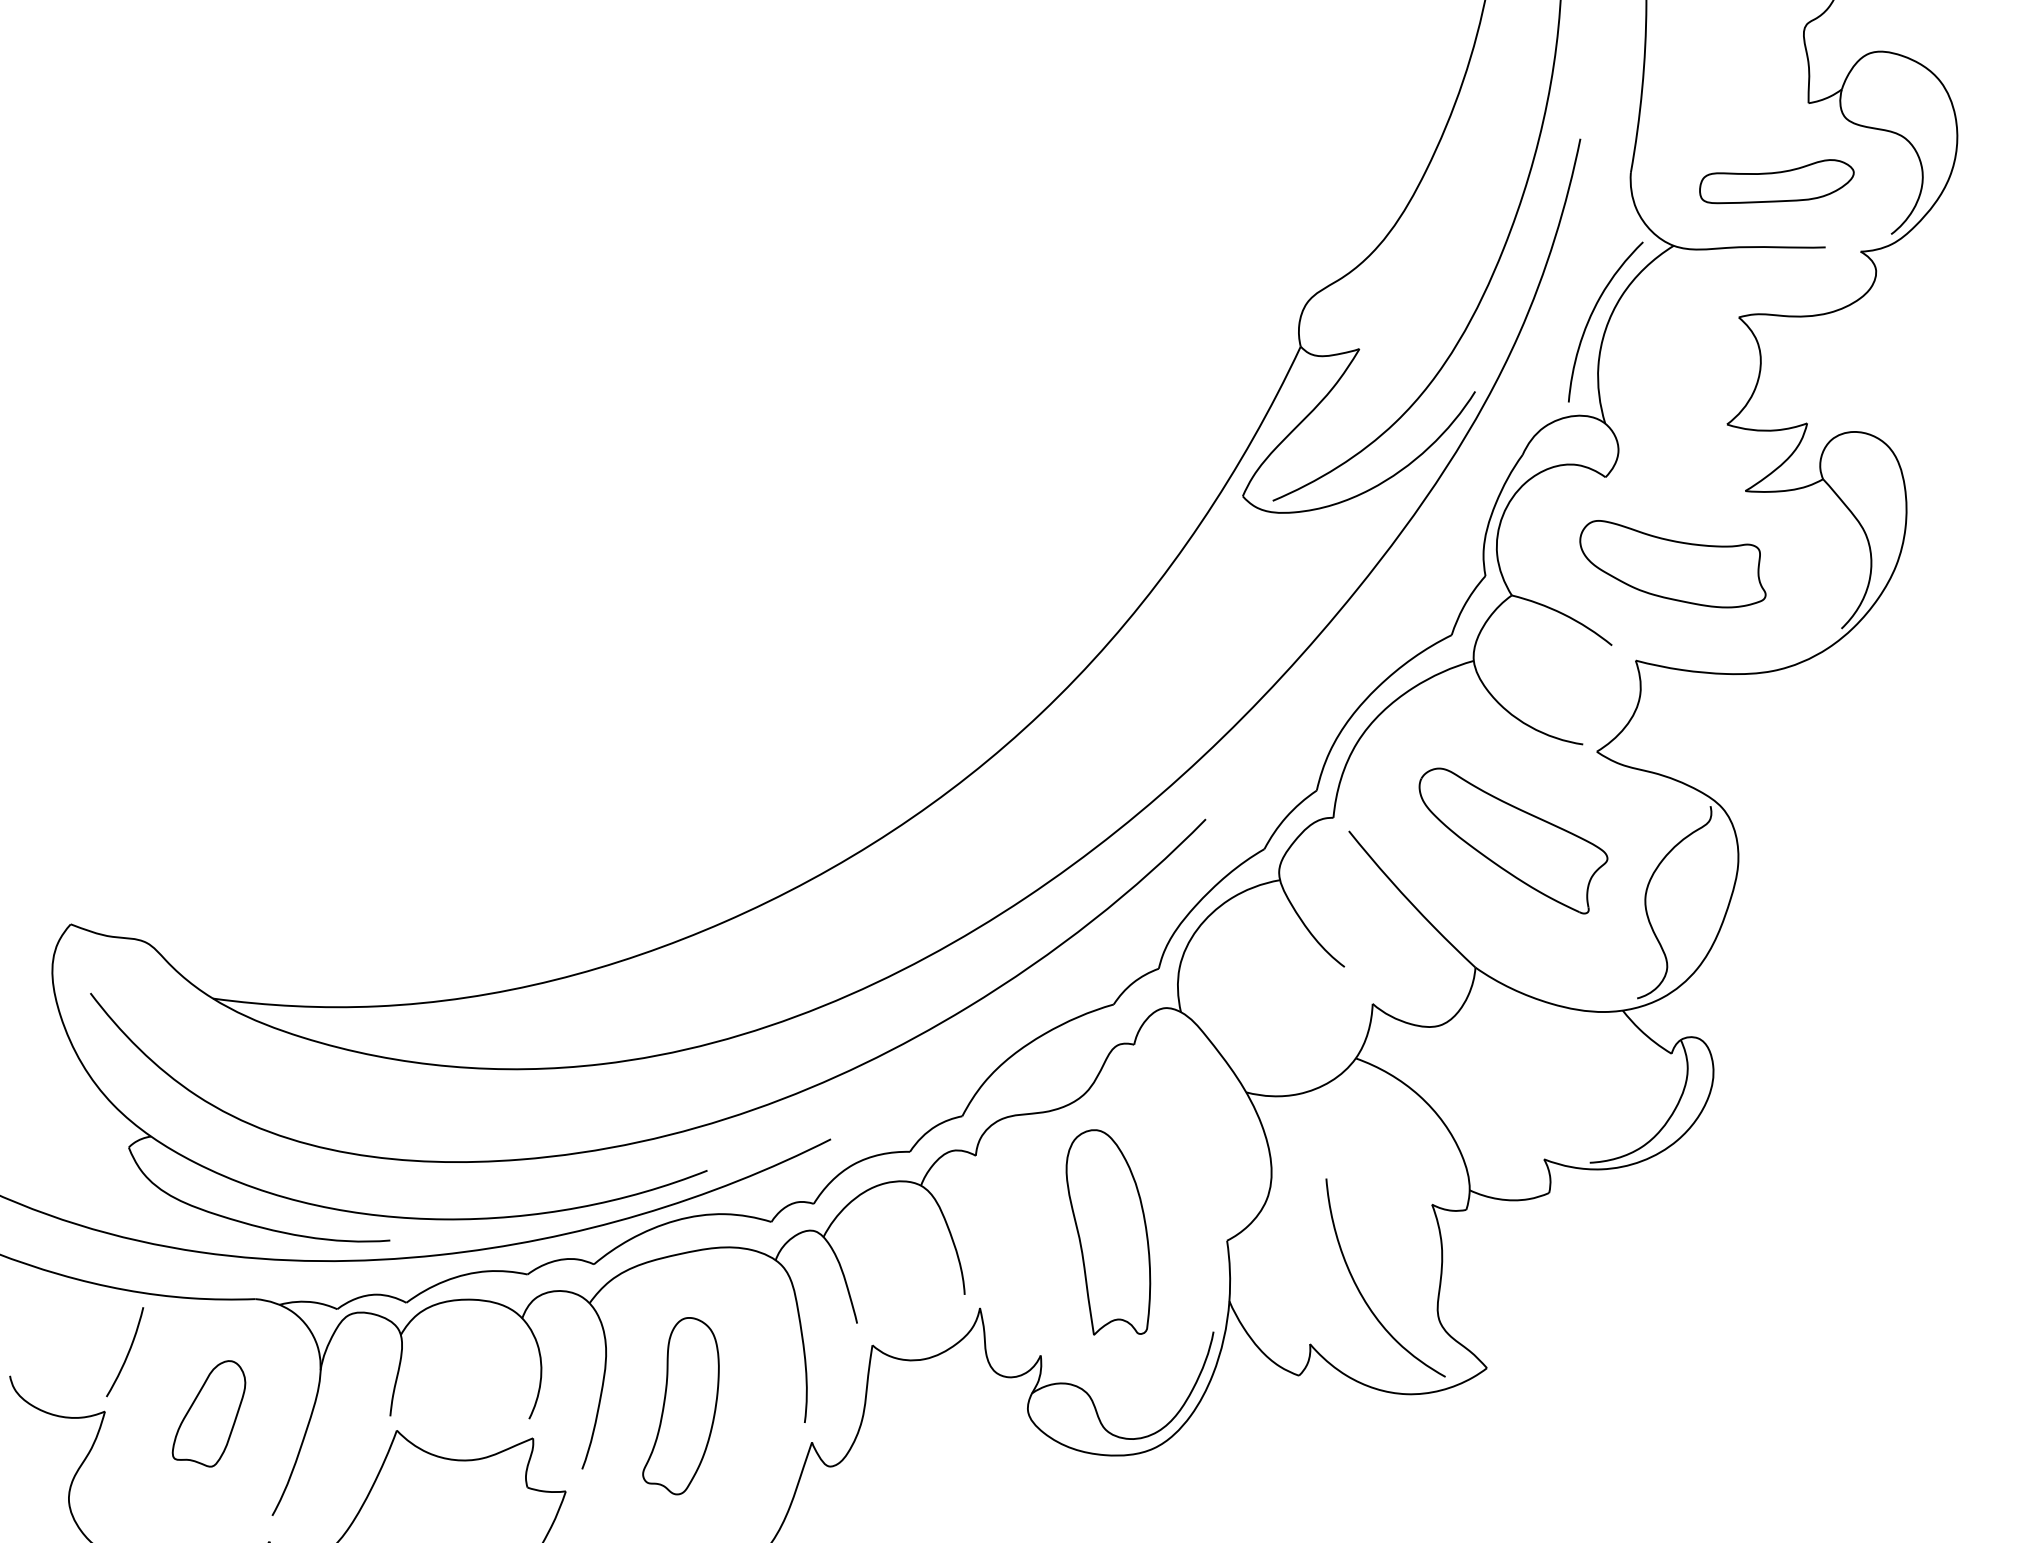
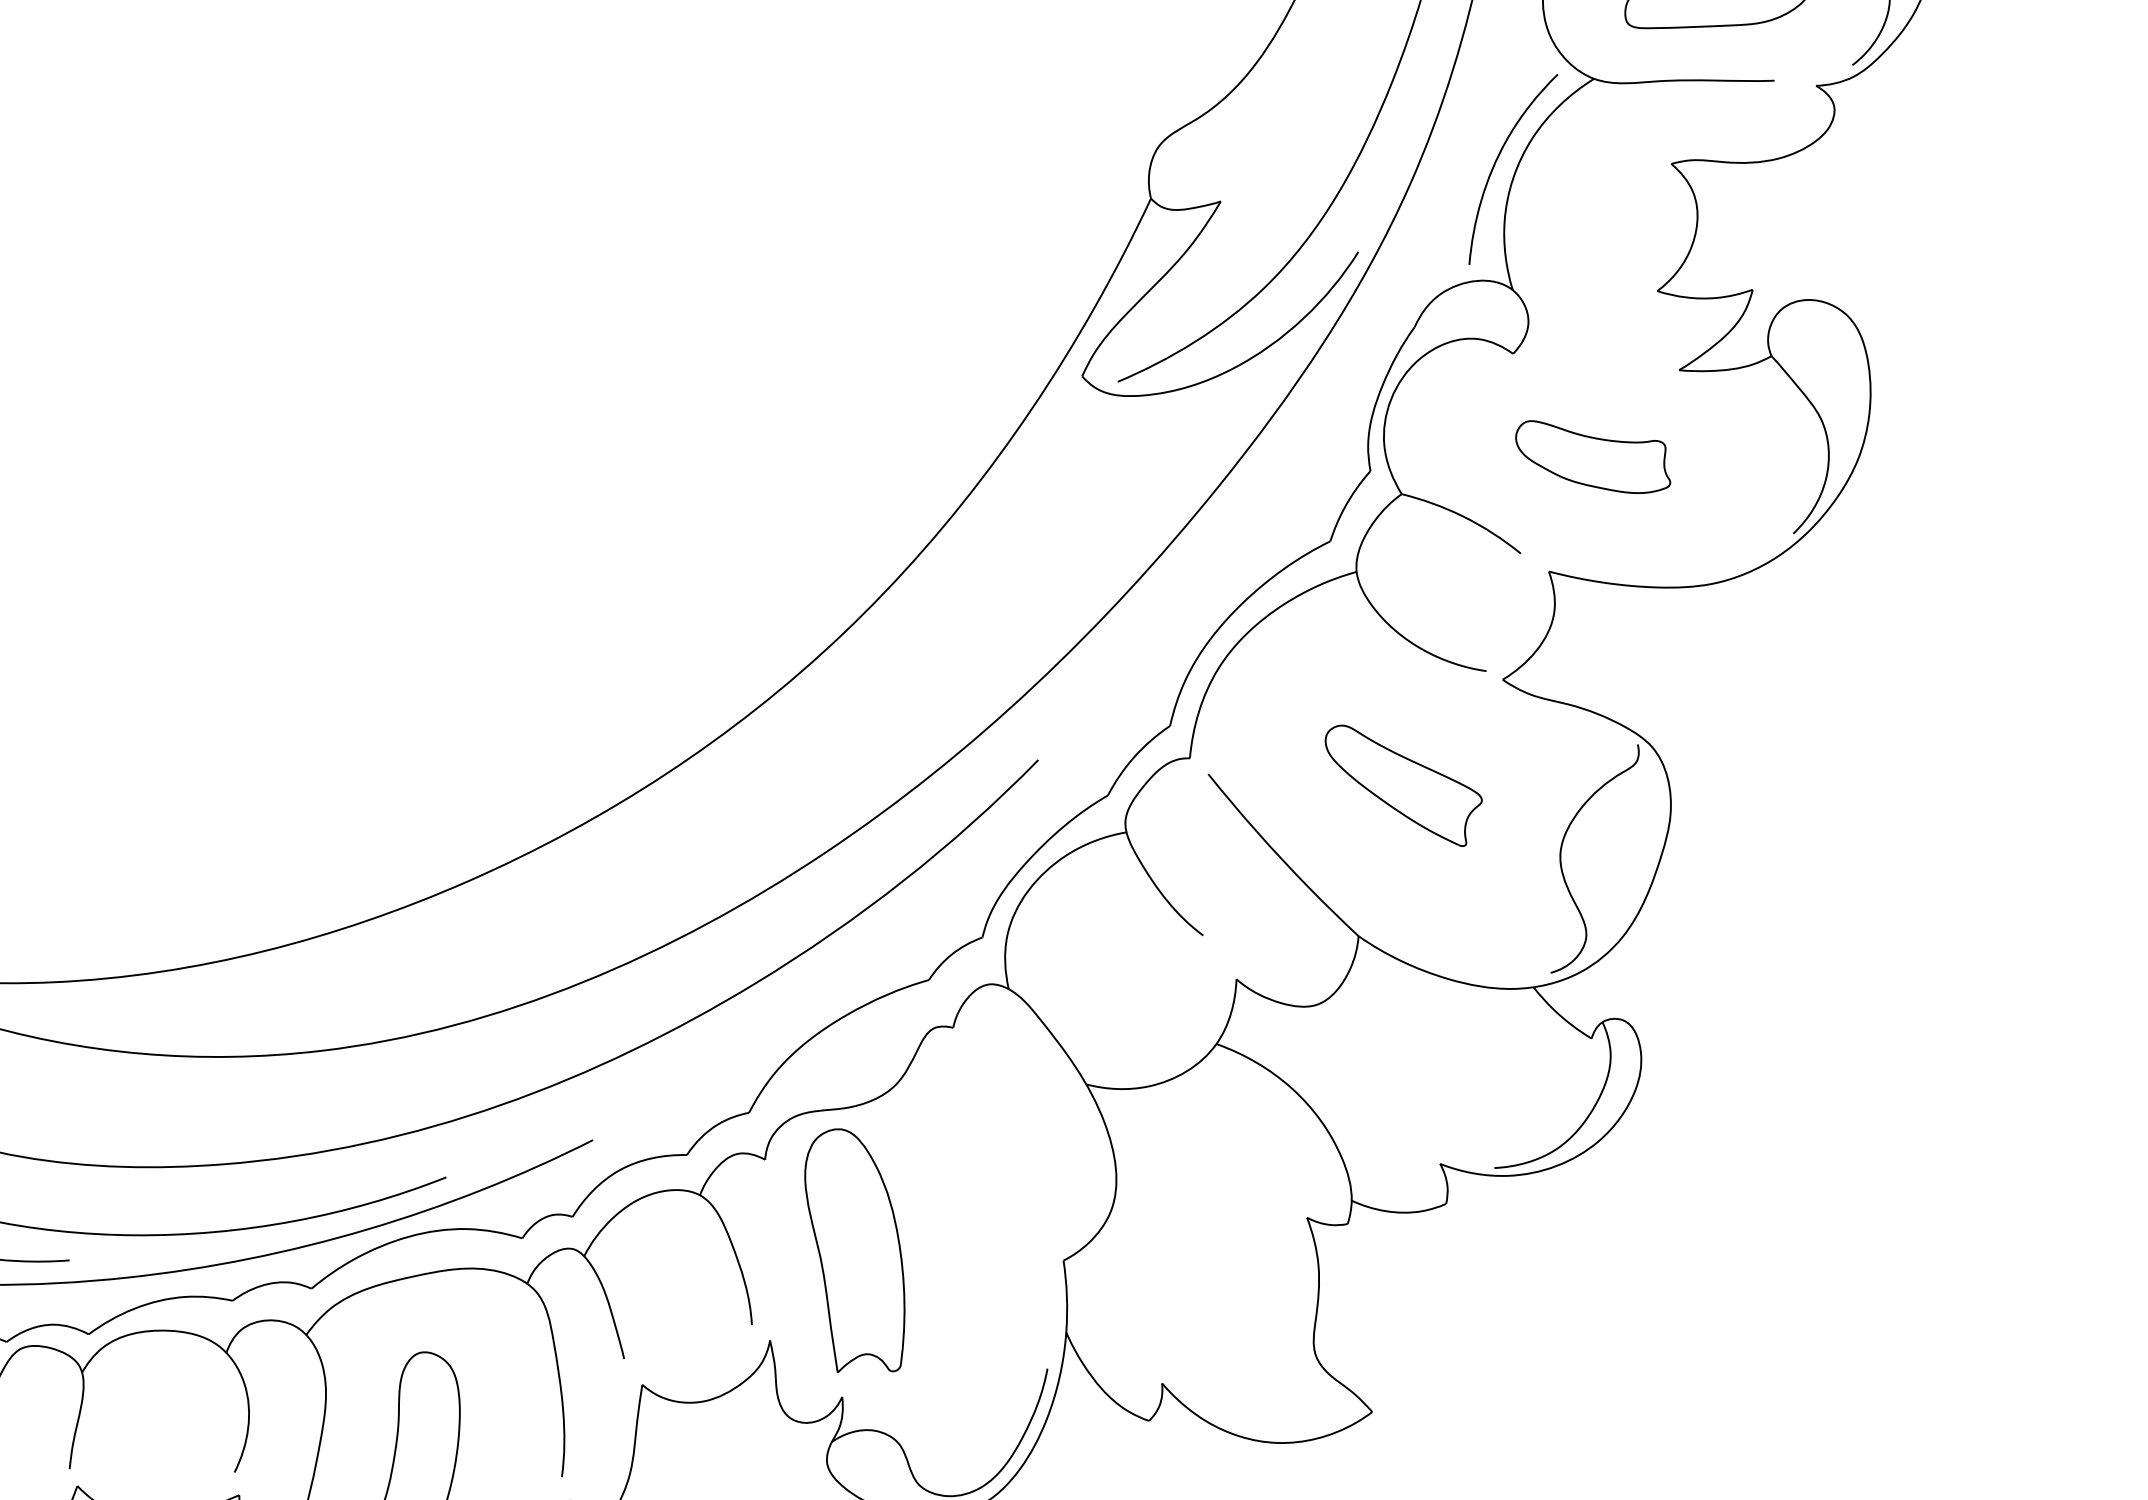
part: (1672, 564) -> (1592, 457), size x0.7
part: (1513, 840) -> (1403, 785), size x0.7
part: (1108, 1232) -> (854, 1250), moved
curve: (1362, 1294) -> (1224, 1324), removed

